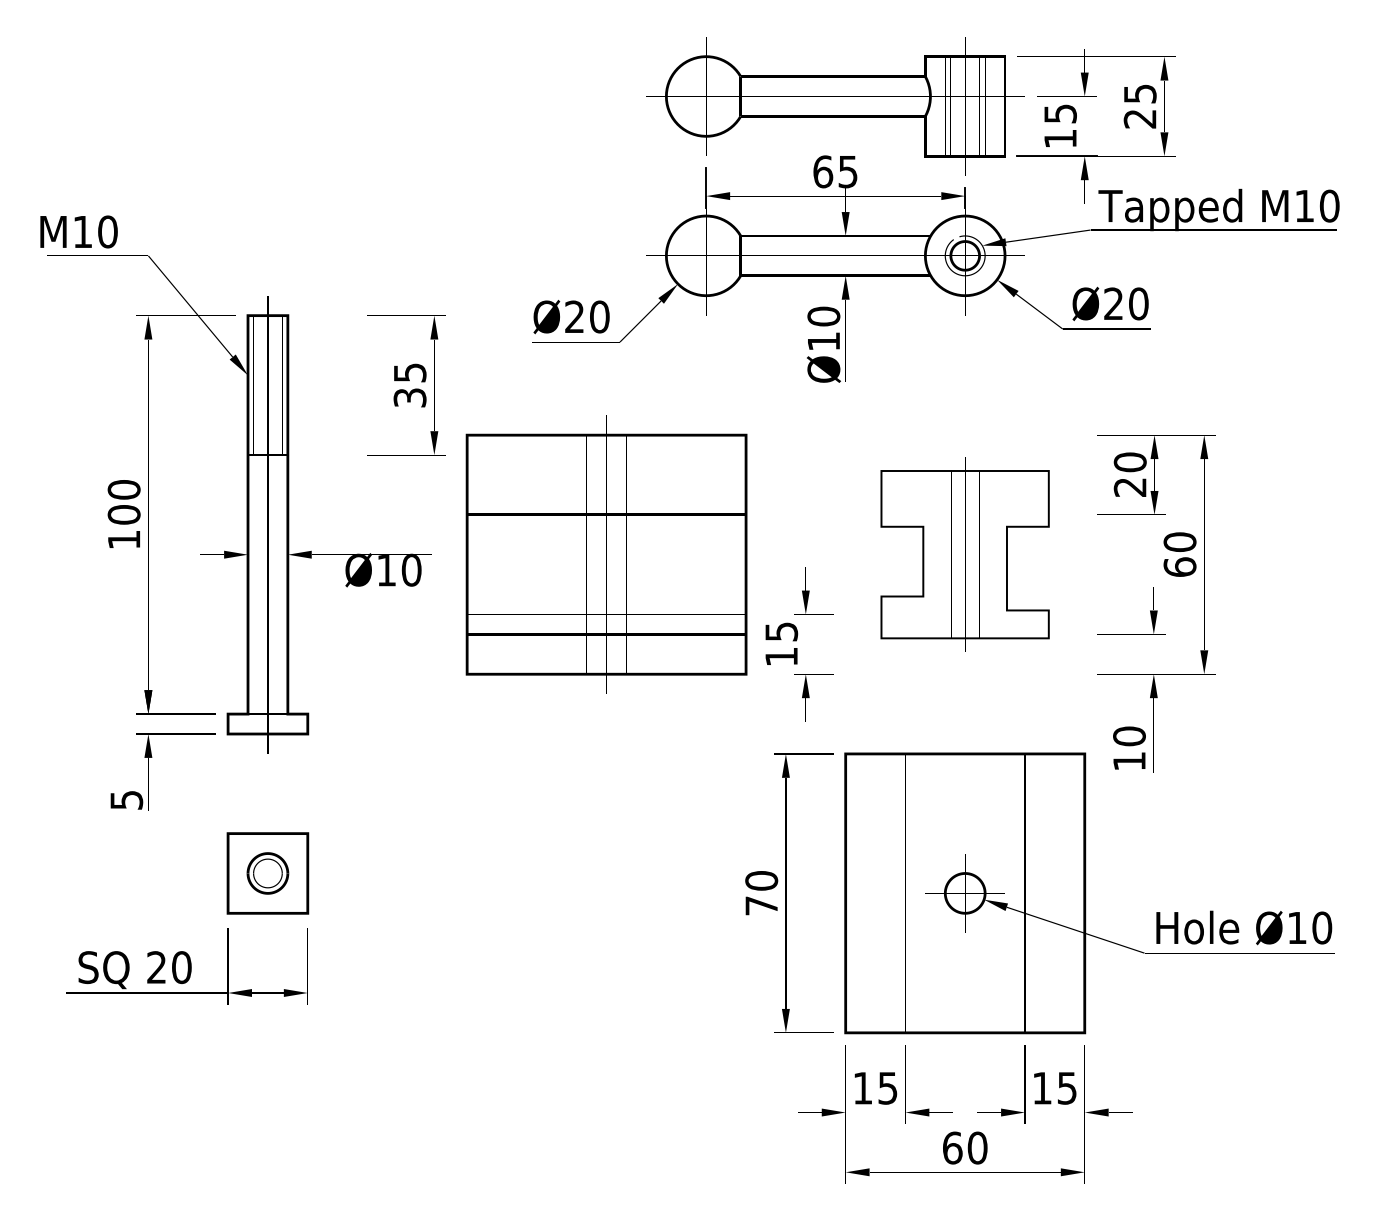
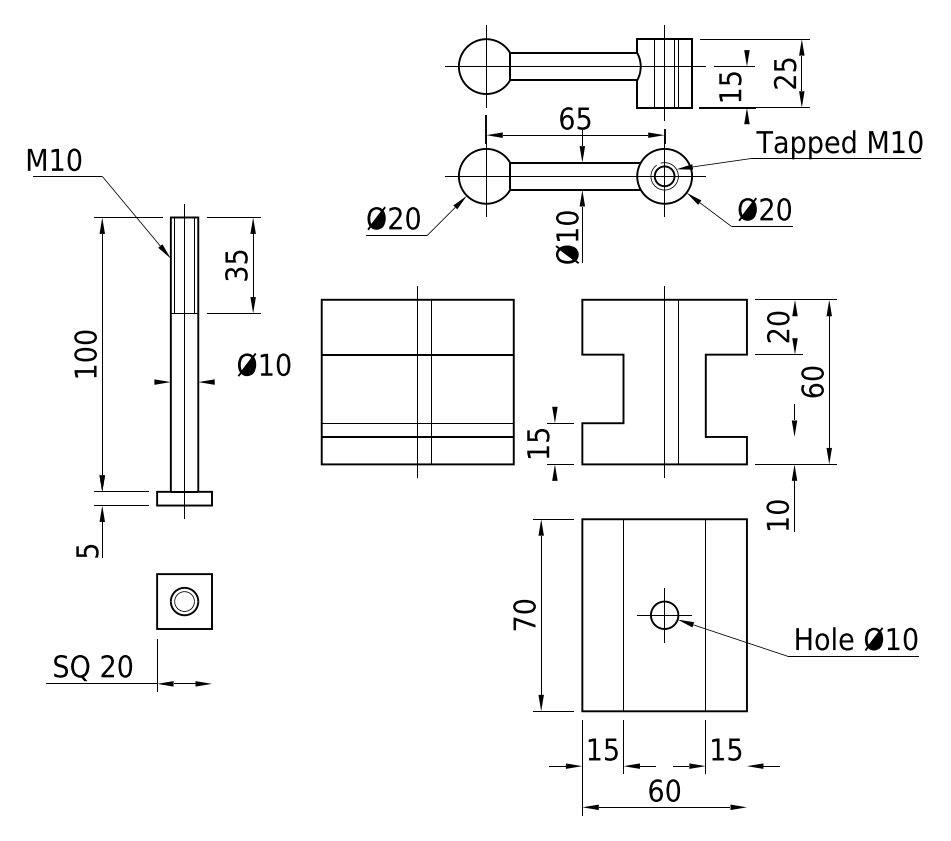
text: (405, 385) -> (233, 265), moved
part: (965, 553) -> (664, 381), size x1.43
text: (384, 569) -> (264, 364), moved

